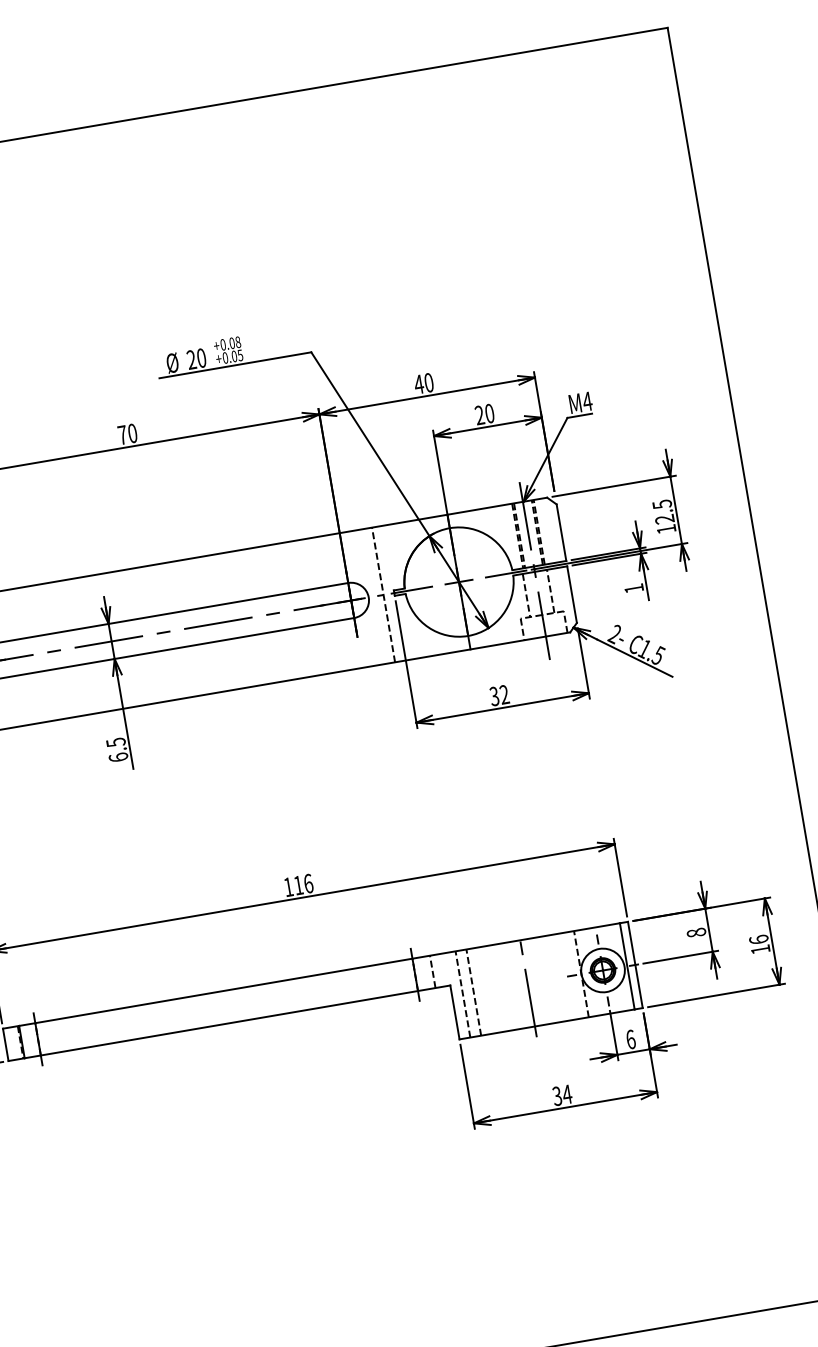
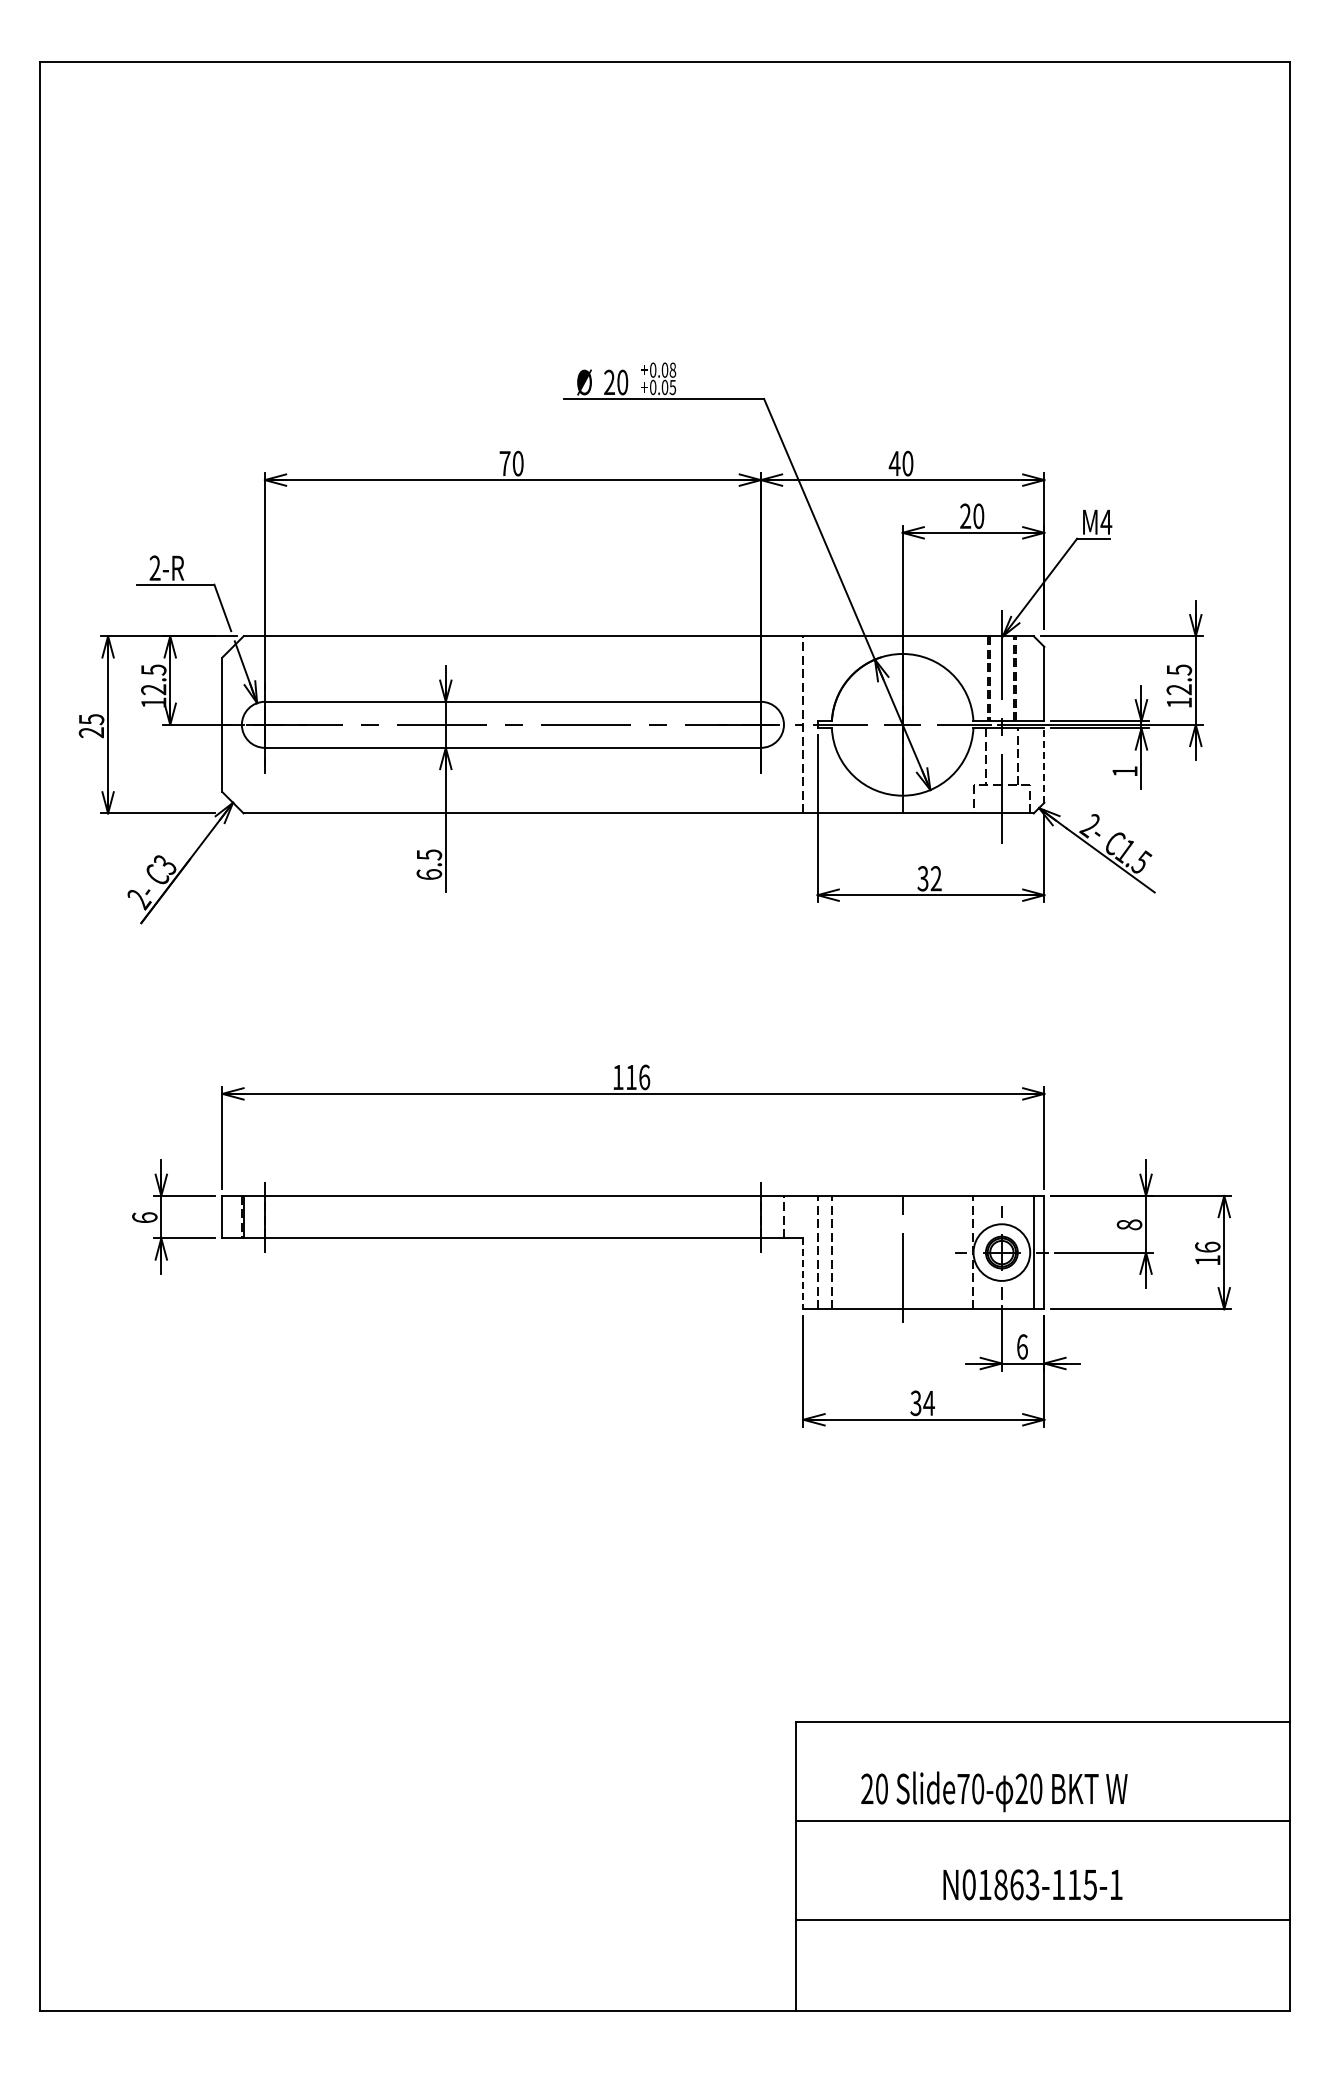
line: (572, 594) -> (1044, 765), solid -> dashed
line: (455, 1012) -> (803, 1274), solid -> dashed

